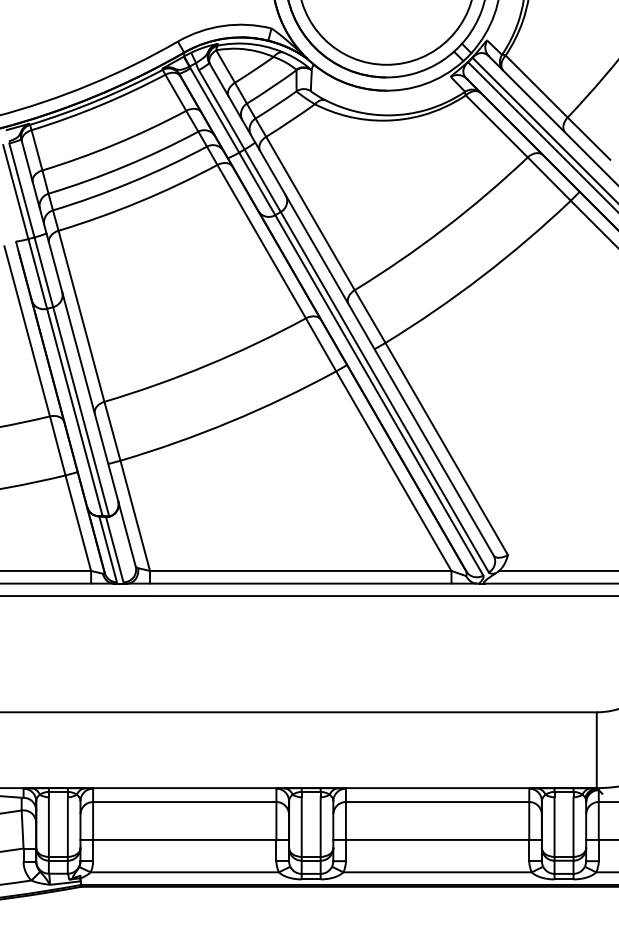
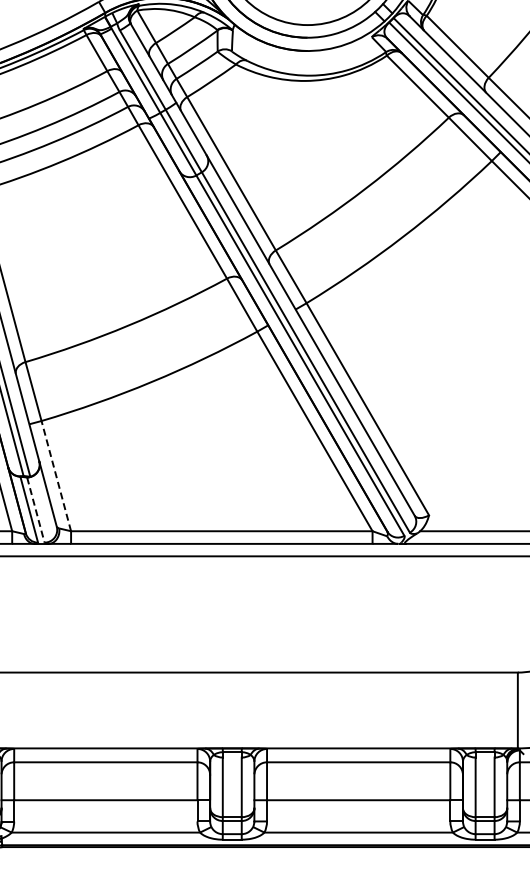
line: (135, 515) -> (56, 475), solid -> dashed
line: (114, 549) -> (35, 509), solid -> dashed

